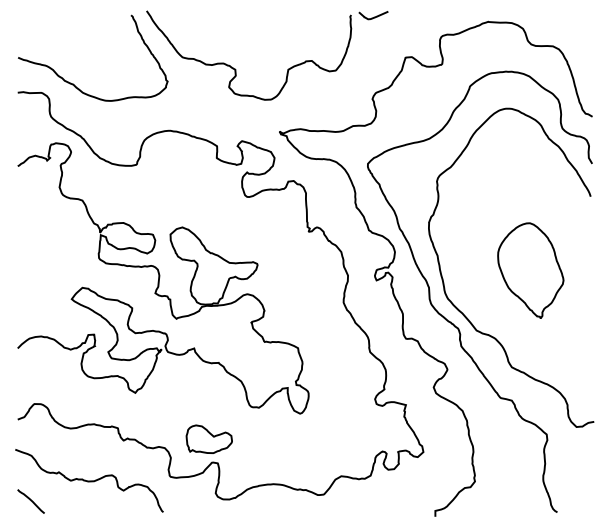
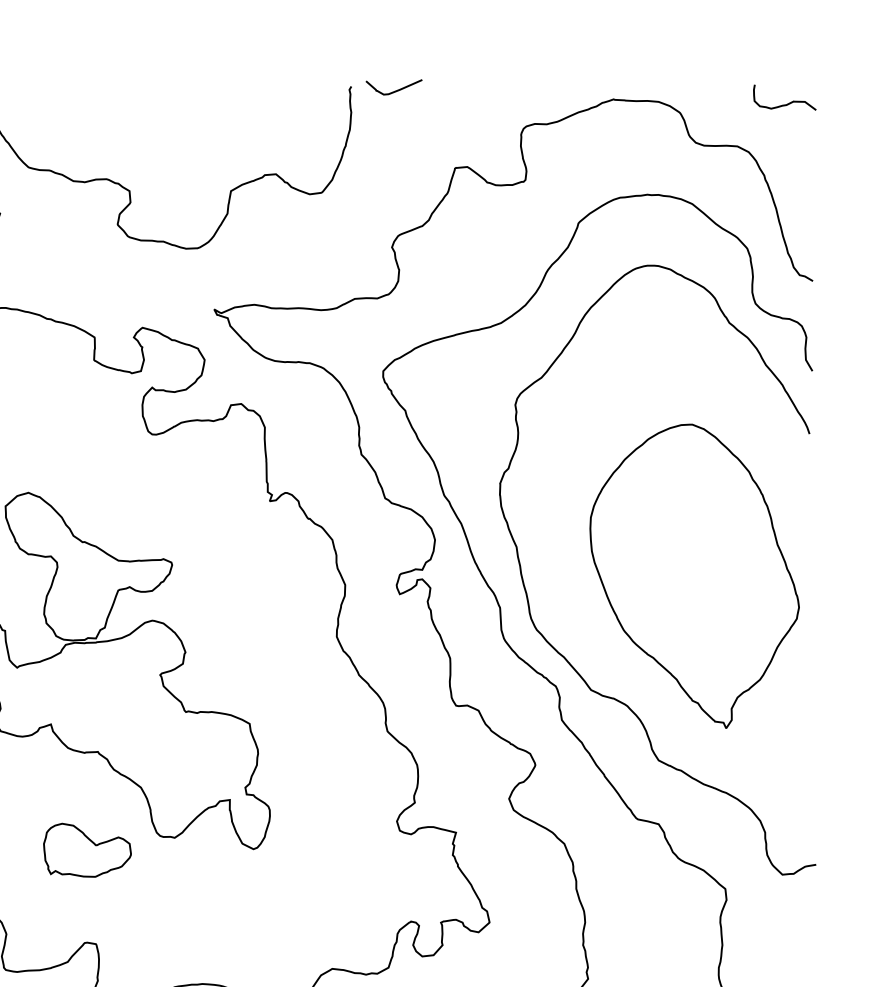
curve: (578, 23) -> (786, 102), added
part: (530, 270) -> (694, 575), size x1.67
part: (208, 438) -> (85, 848), moved

